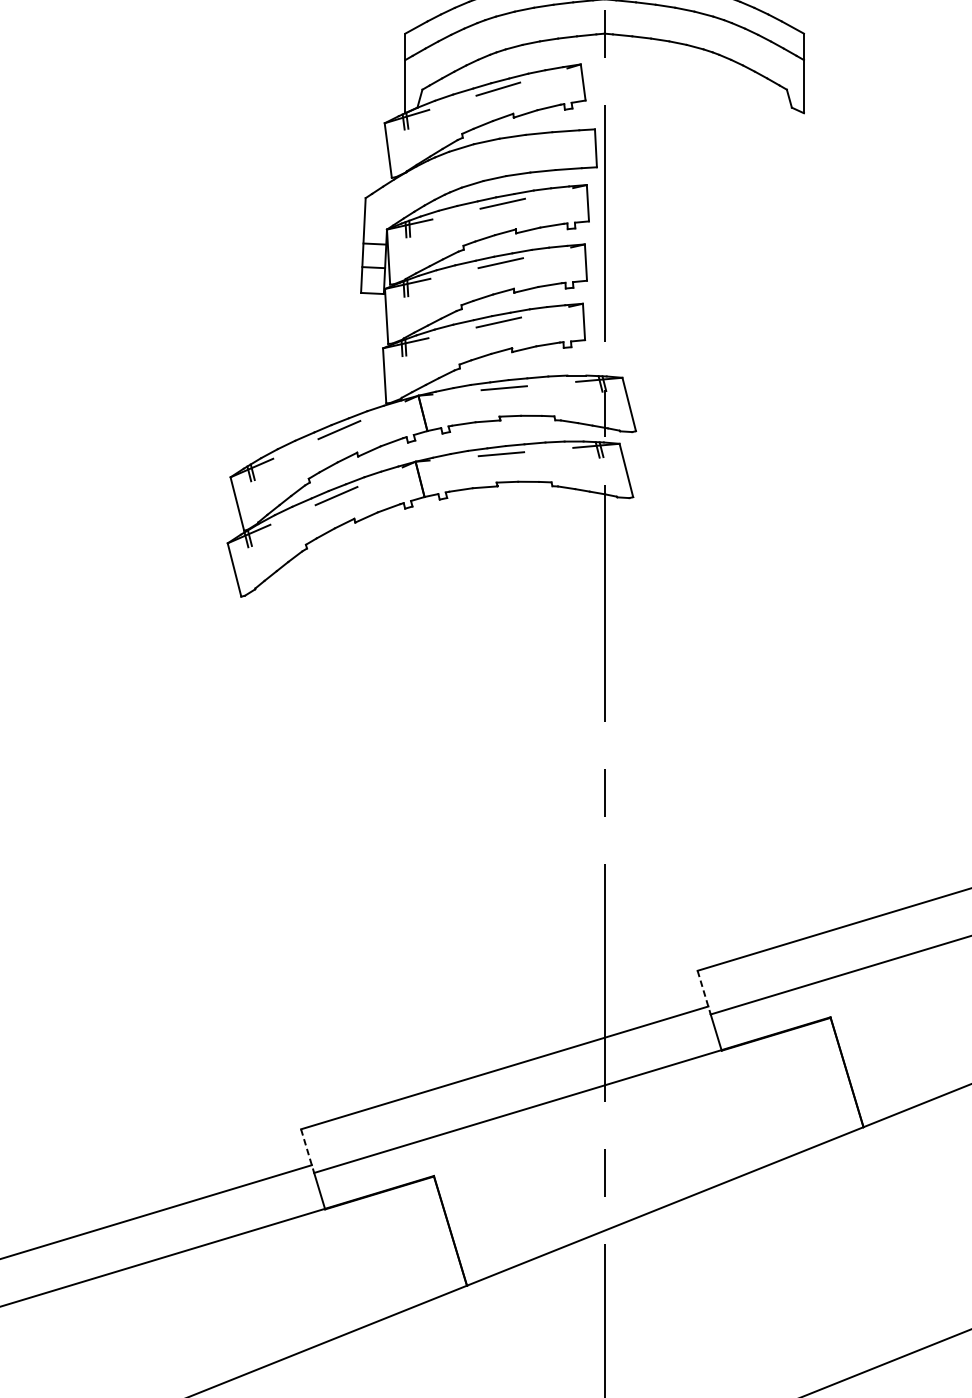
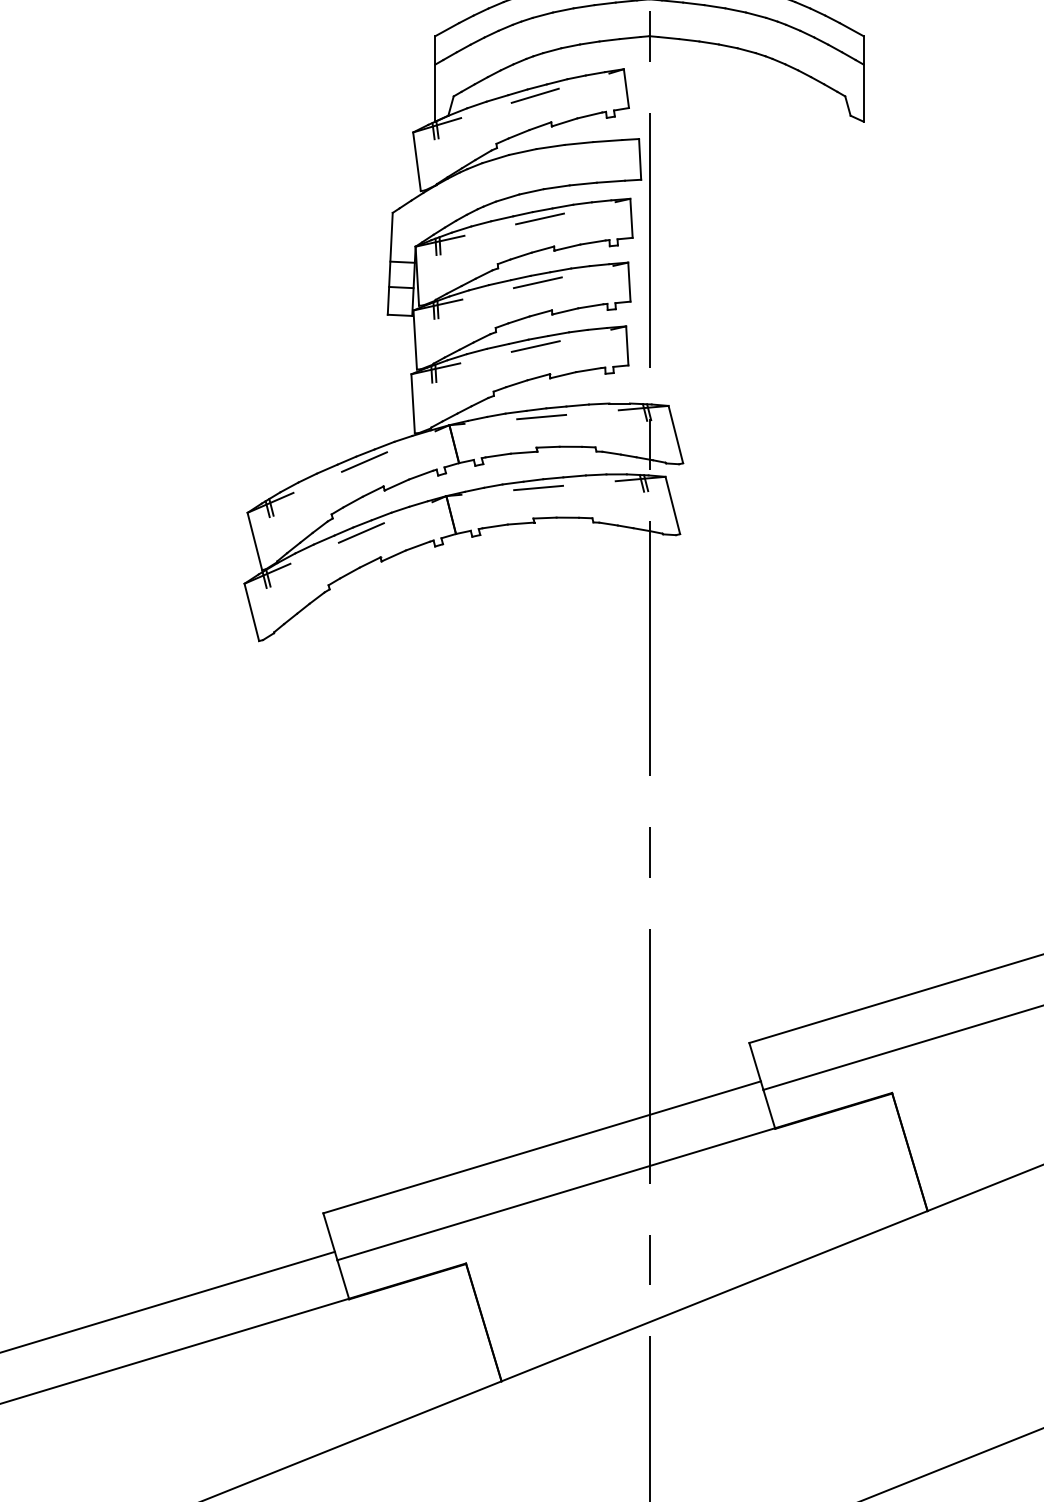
line: (704, 992) -> (756, 1066), dashed -> solid
line: (307, 1151) -> (330, 1237), dashed -> solid

